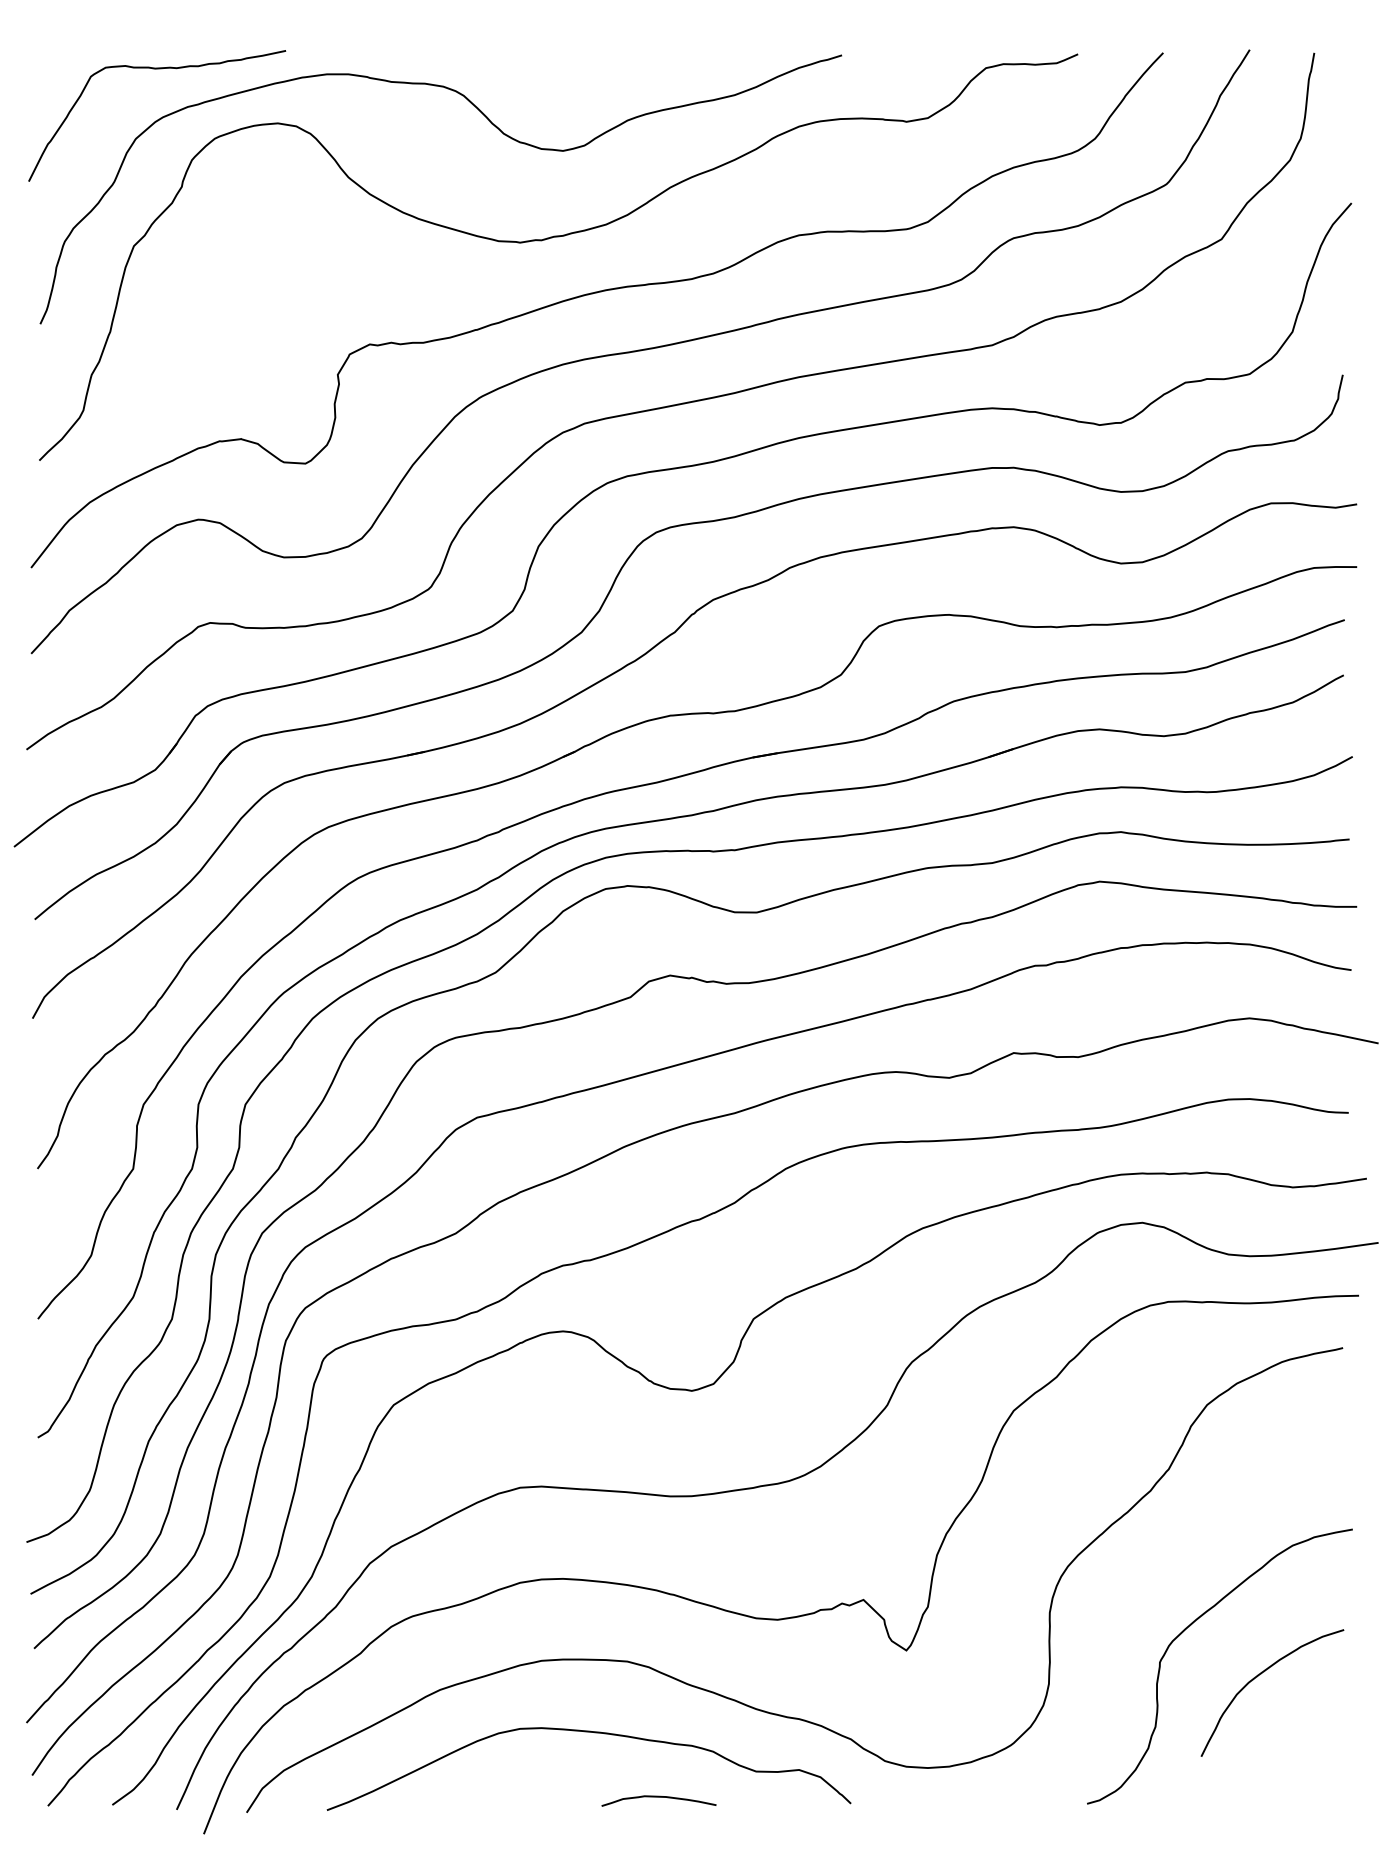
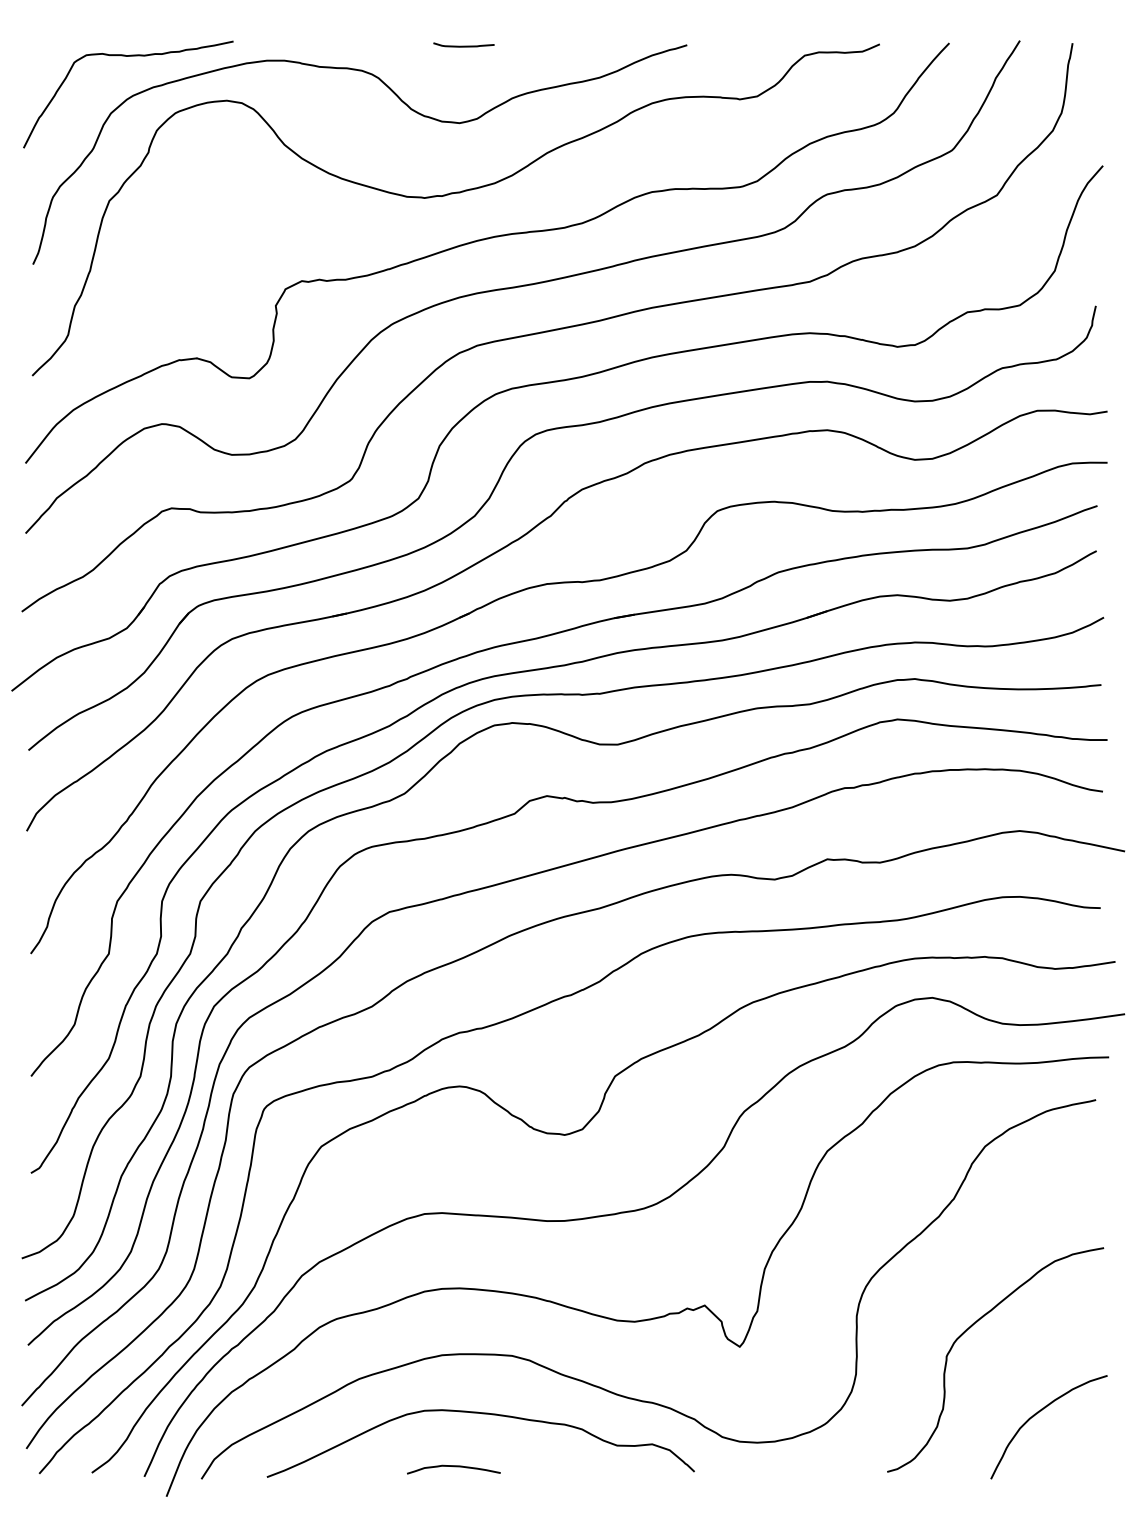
curve: (567, 56) -> (463, 46), added
curve: (1261, 1674) -> (1040, 1412), moved
curve: (658, 1797) -> (453, 1466), moved

